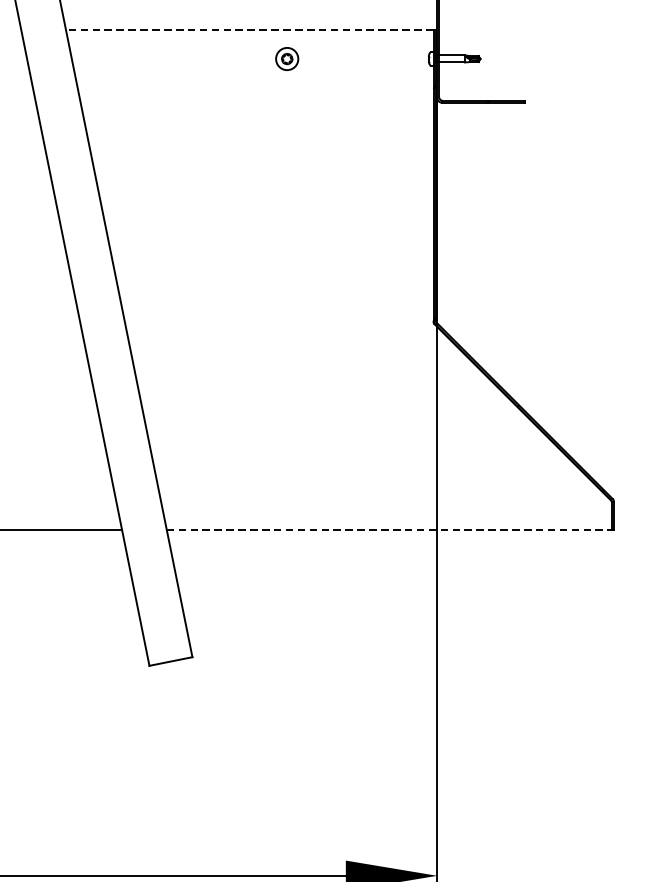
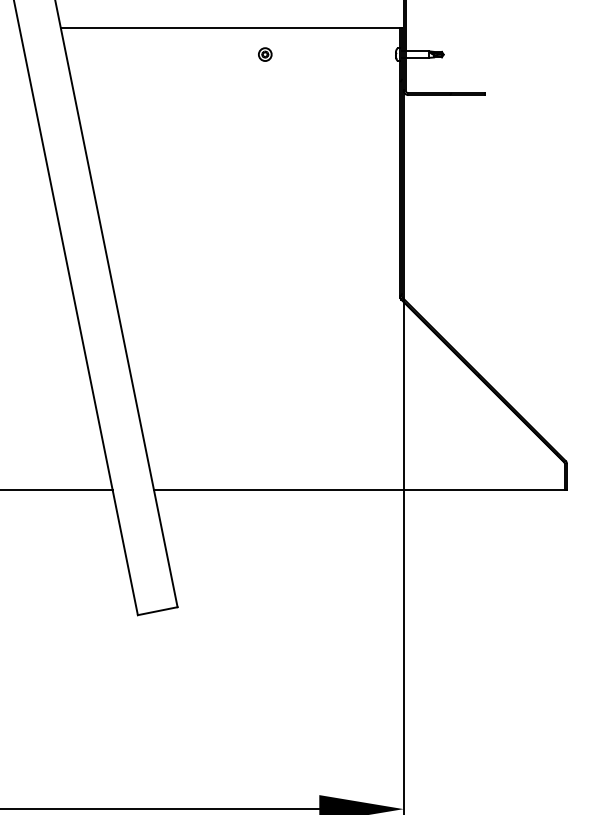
line: (249, 29) -> (230, 27), dashed -> solid
part: (287, 58) -> (265, 54), size x0.62
line: (389, 529) -> (359, 489), dashed -> solid

